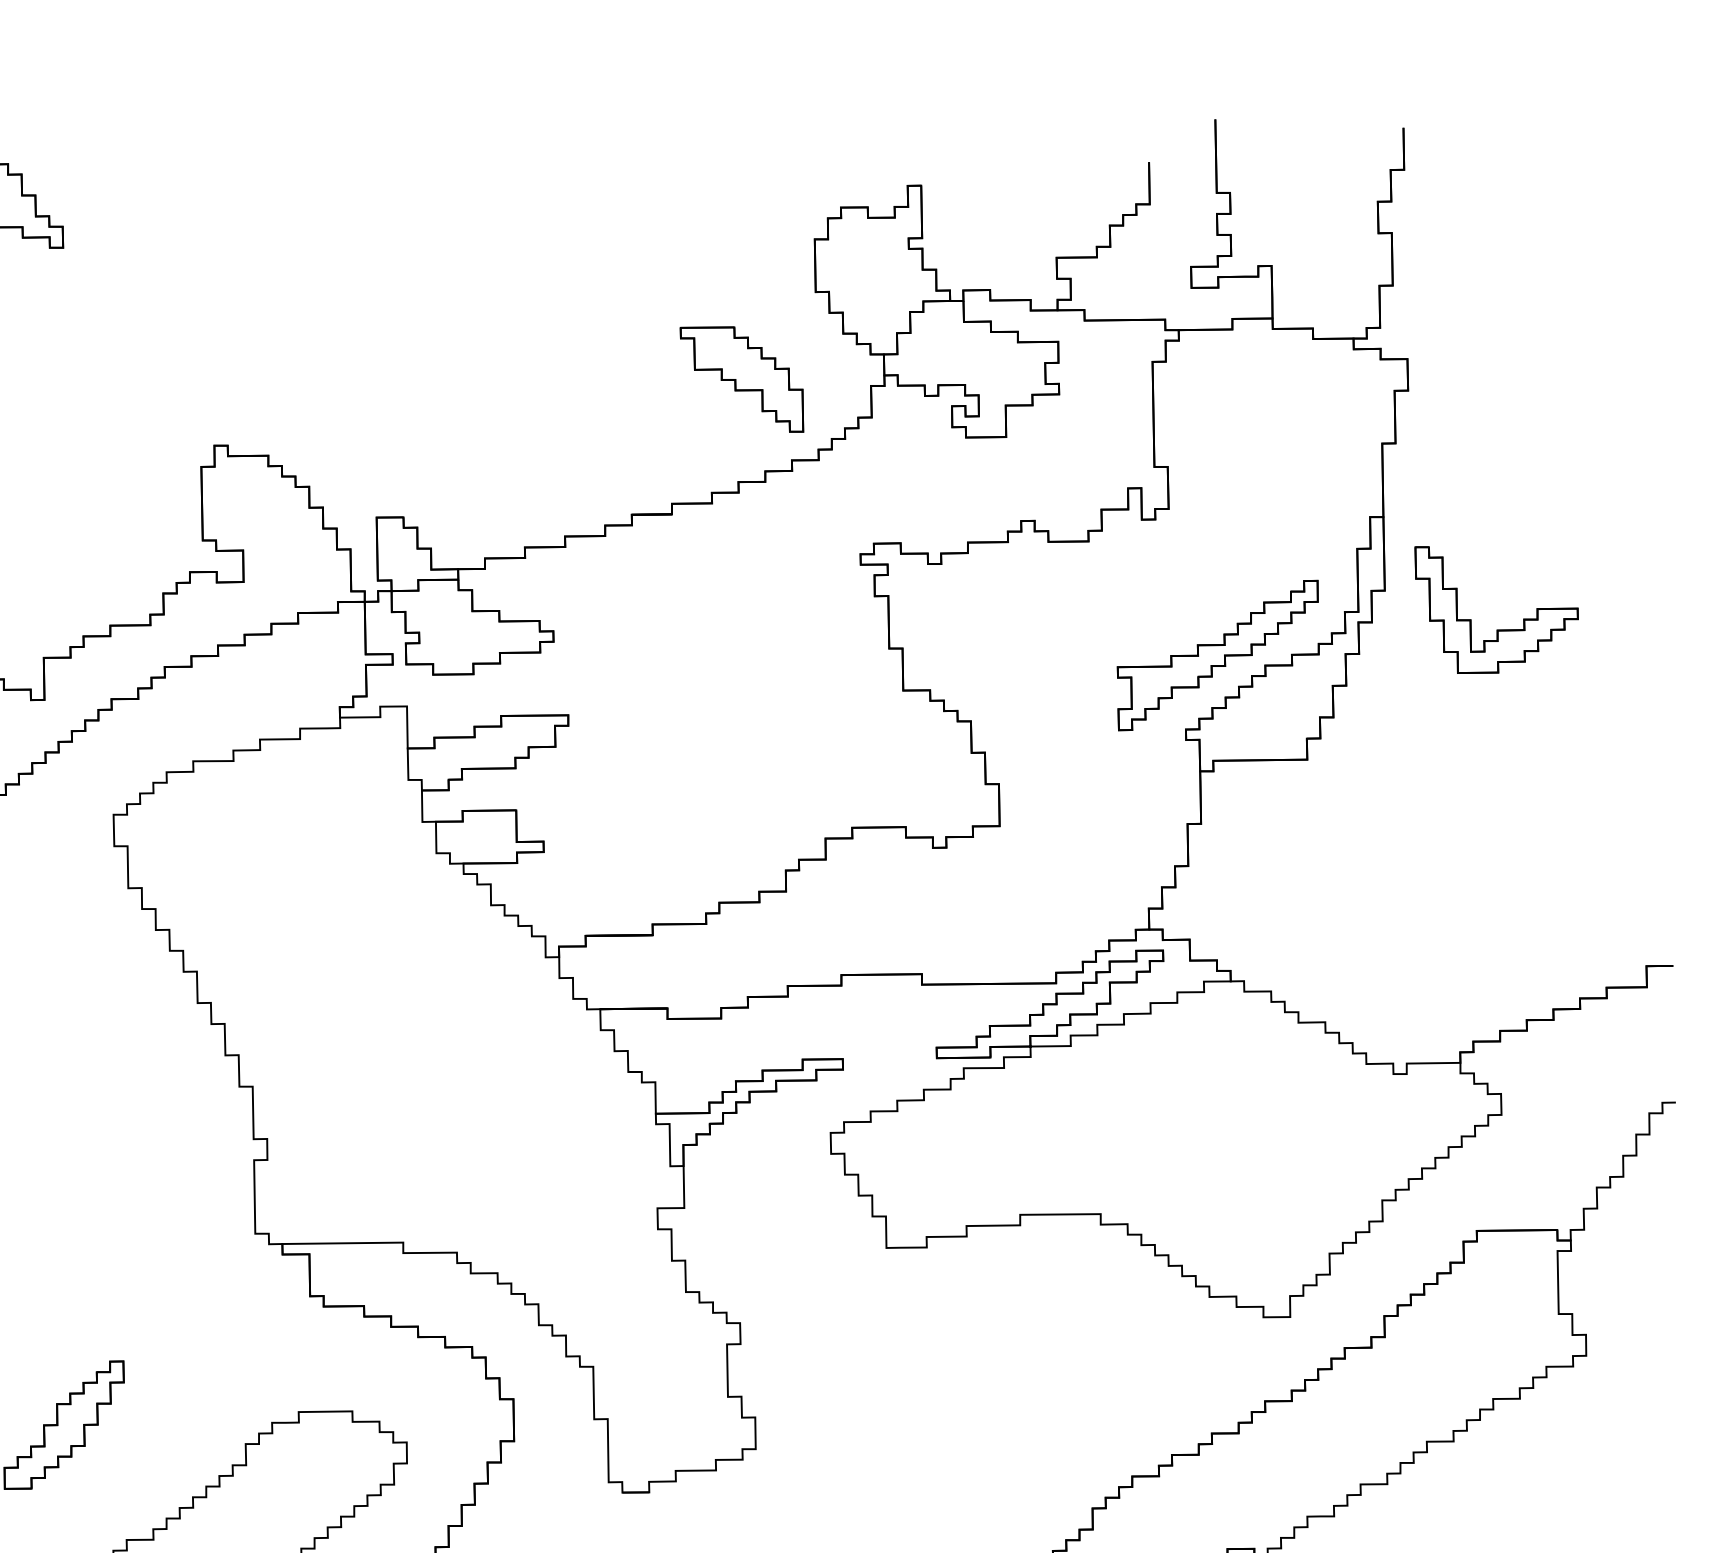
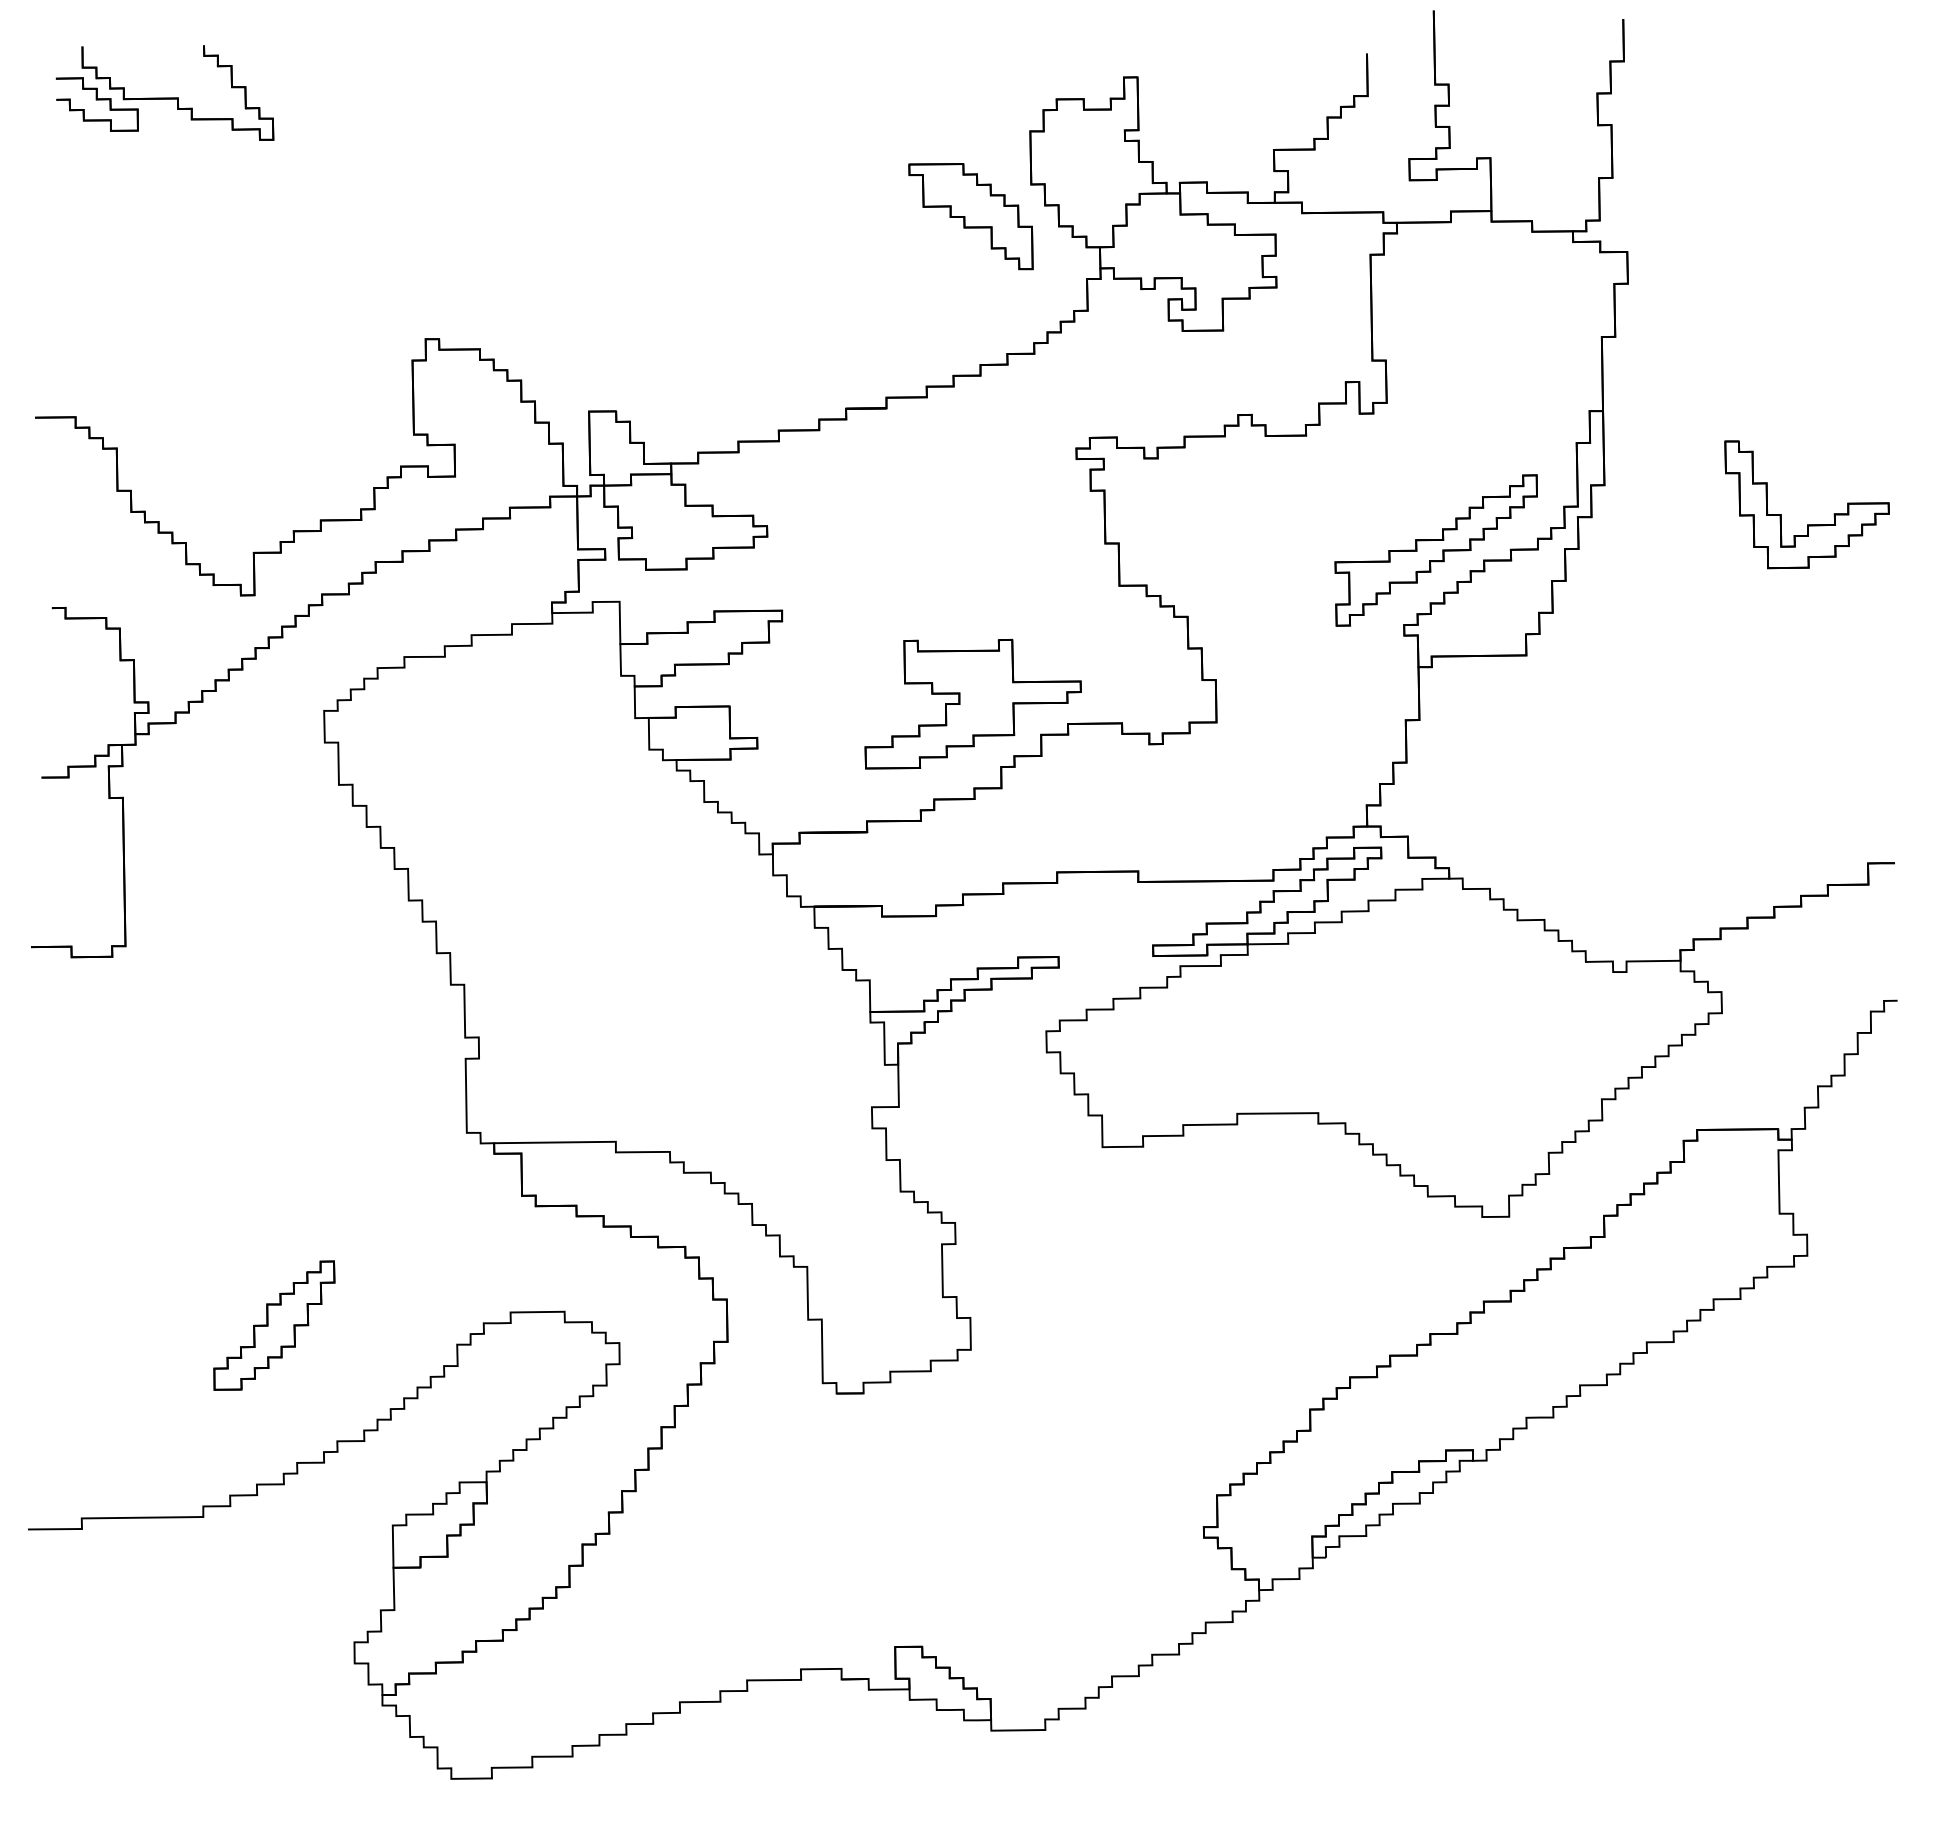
part: (741, 379) -> (970, 216), moved
part: (1497, 629) -> (1807, 524), moved
part: (757, 807) -> (972, 703), added

